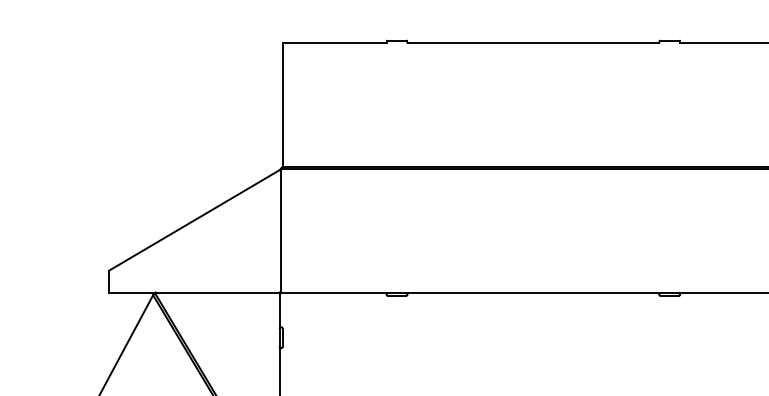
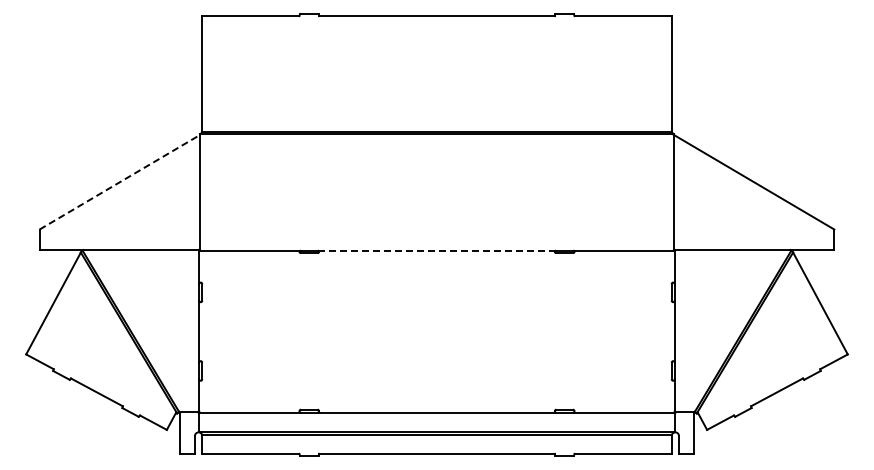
line: (195, 219) -> (120, 181), solid -> dashed
line: (533, 293) -> (437, 250), solid -> dashed

